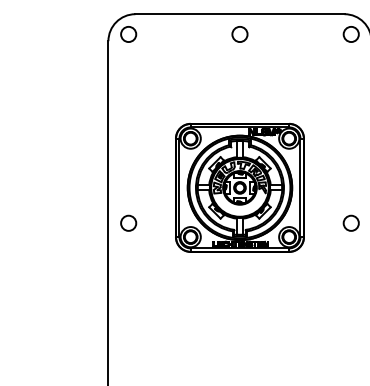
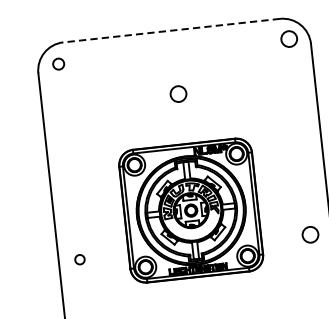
line: (239, 14) -> (171, 31), solid -> dashed
circle: (128, 34) -> (58, 64), size x0.7
circle: (239, 34) -> (178, 94), moved
circle: (128, 222) -> (79, 259), size x0.6

